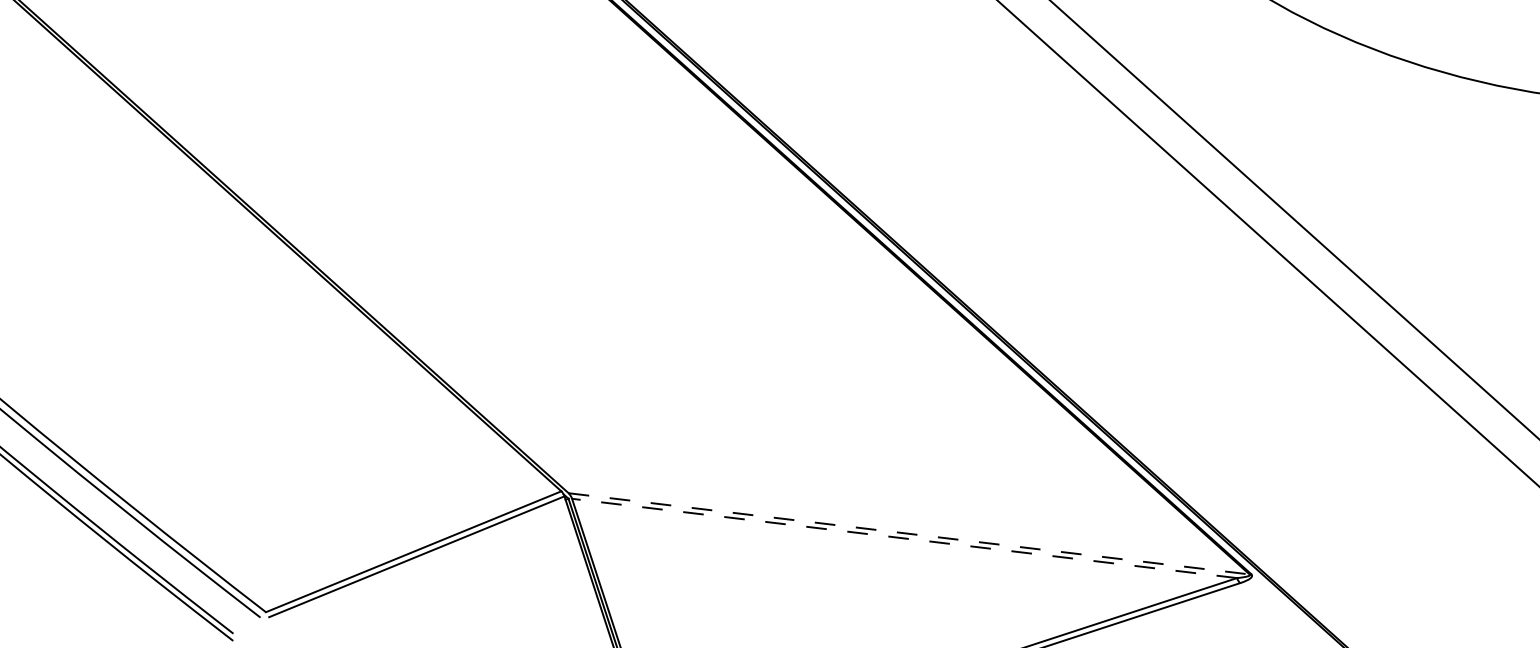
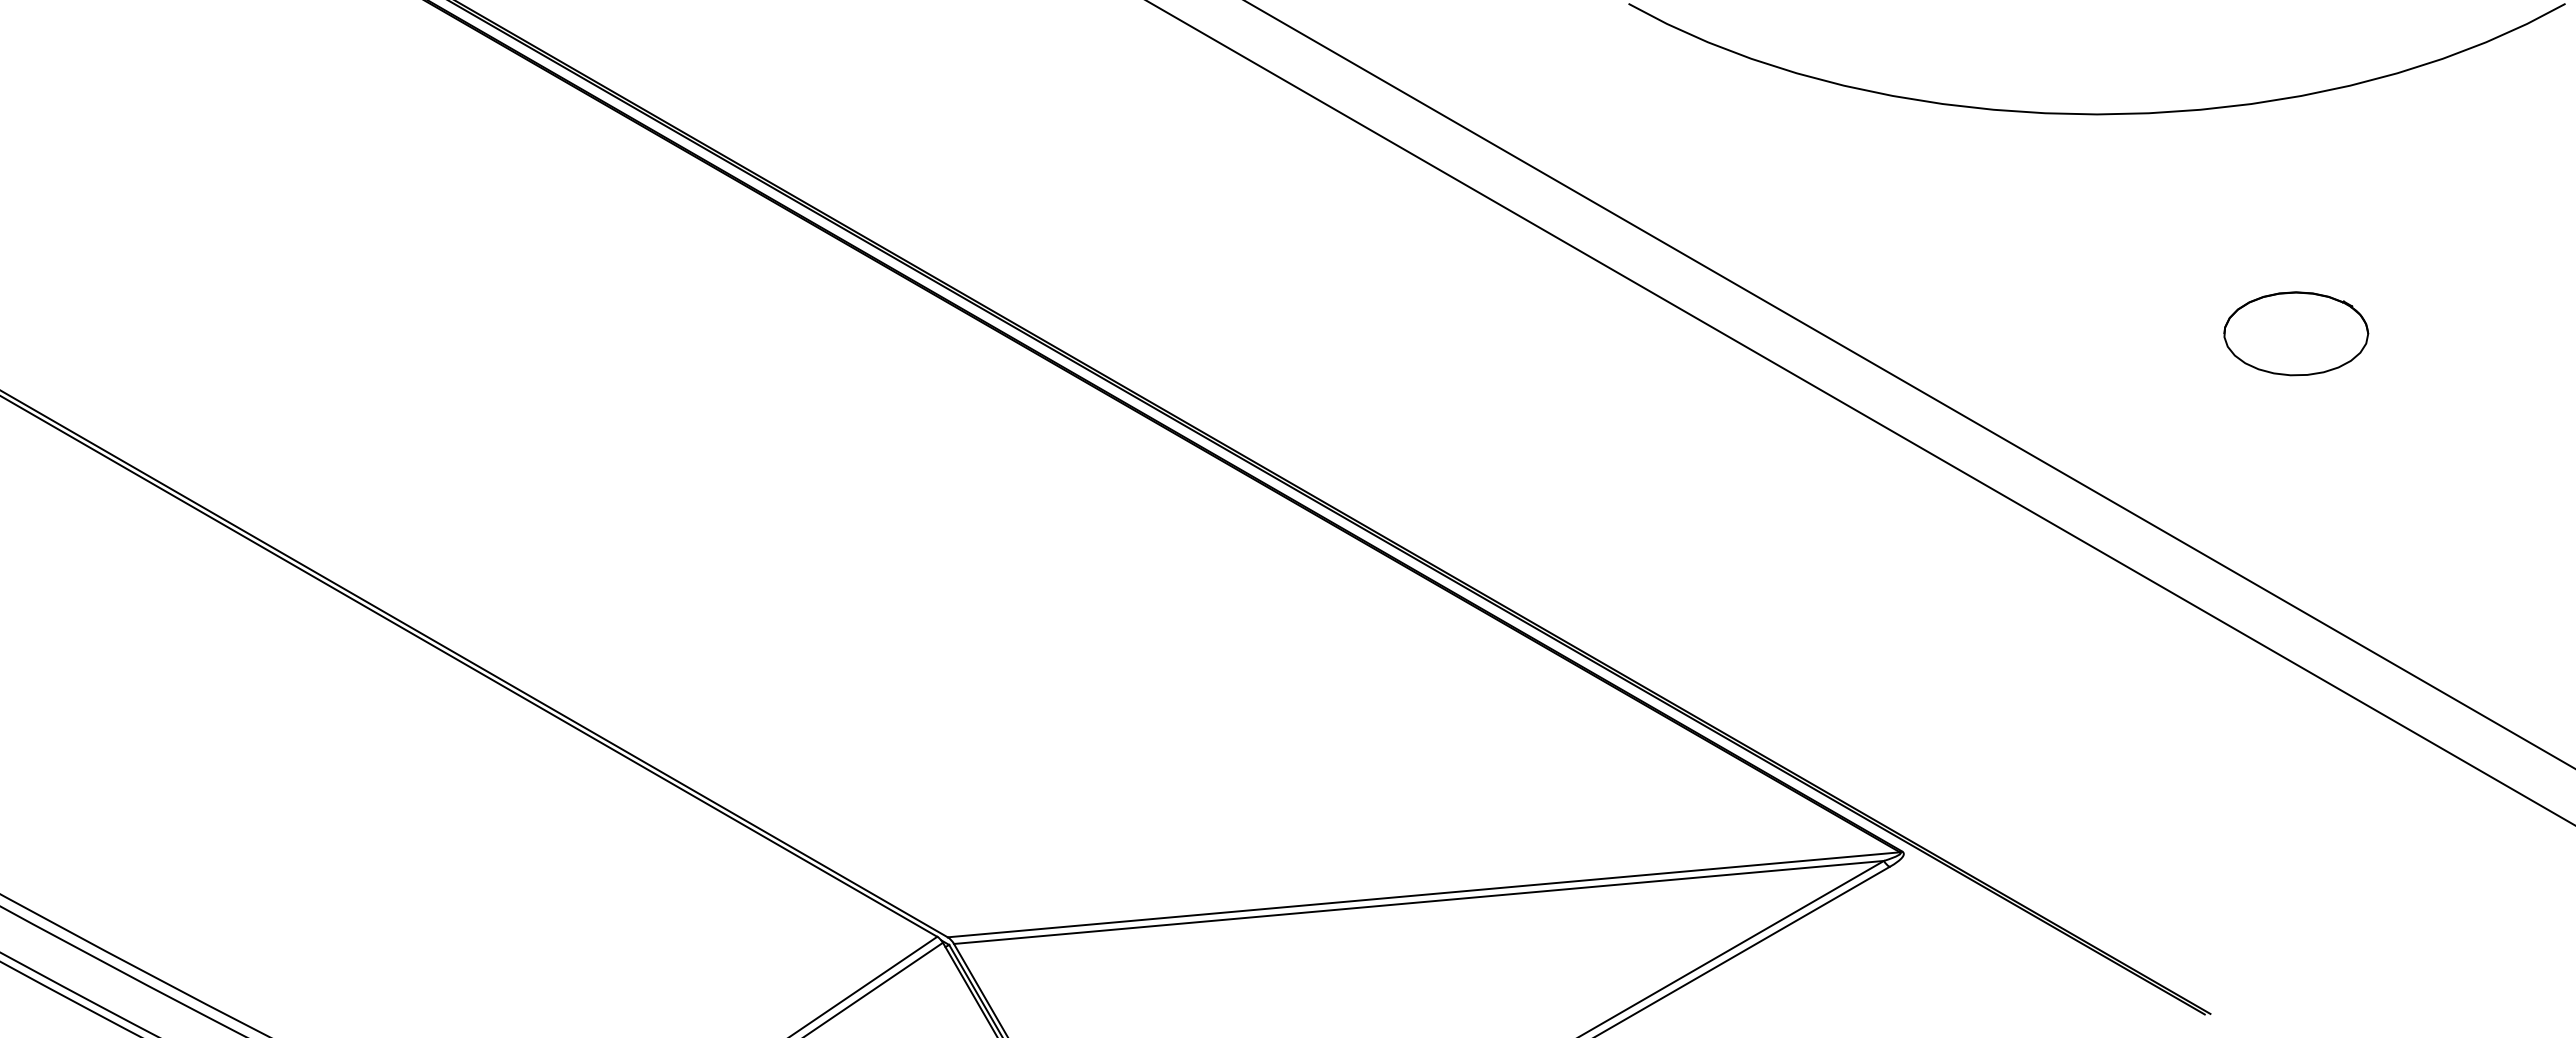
line: (909, 533) -> (1424, 894), dashed -> solid
line: (904, 538) -> (1419, 902), dashed -> solid

